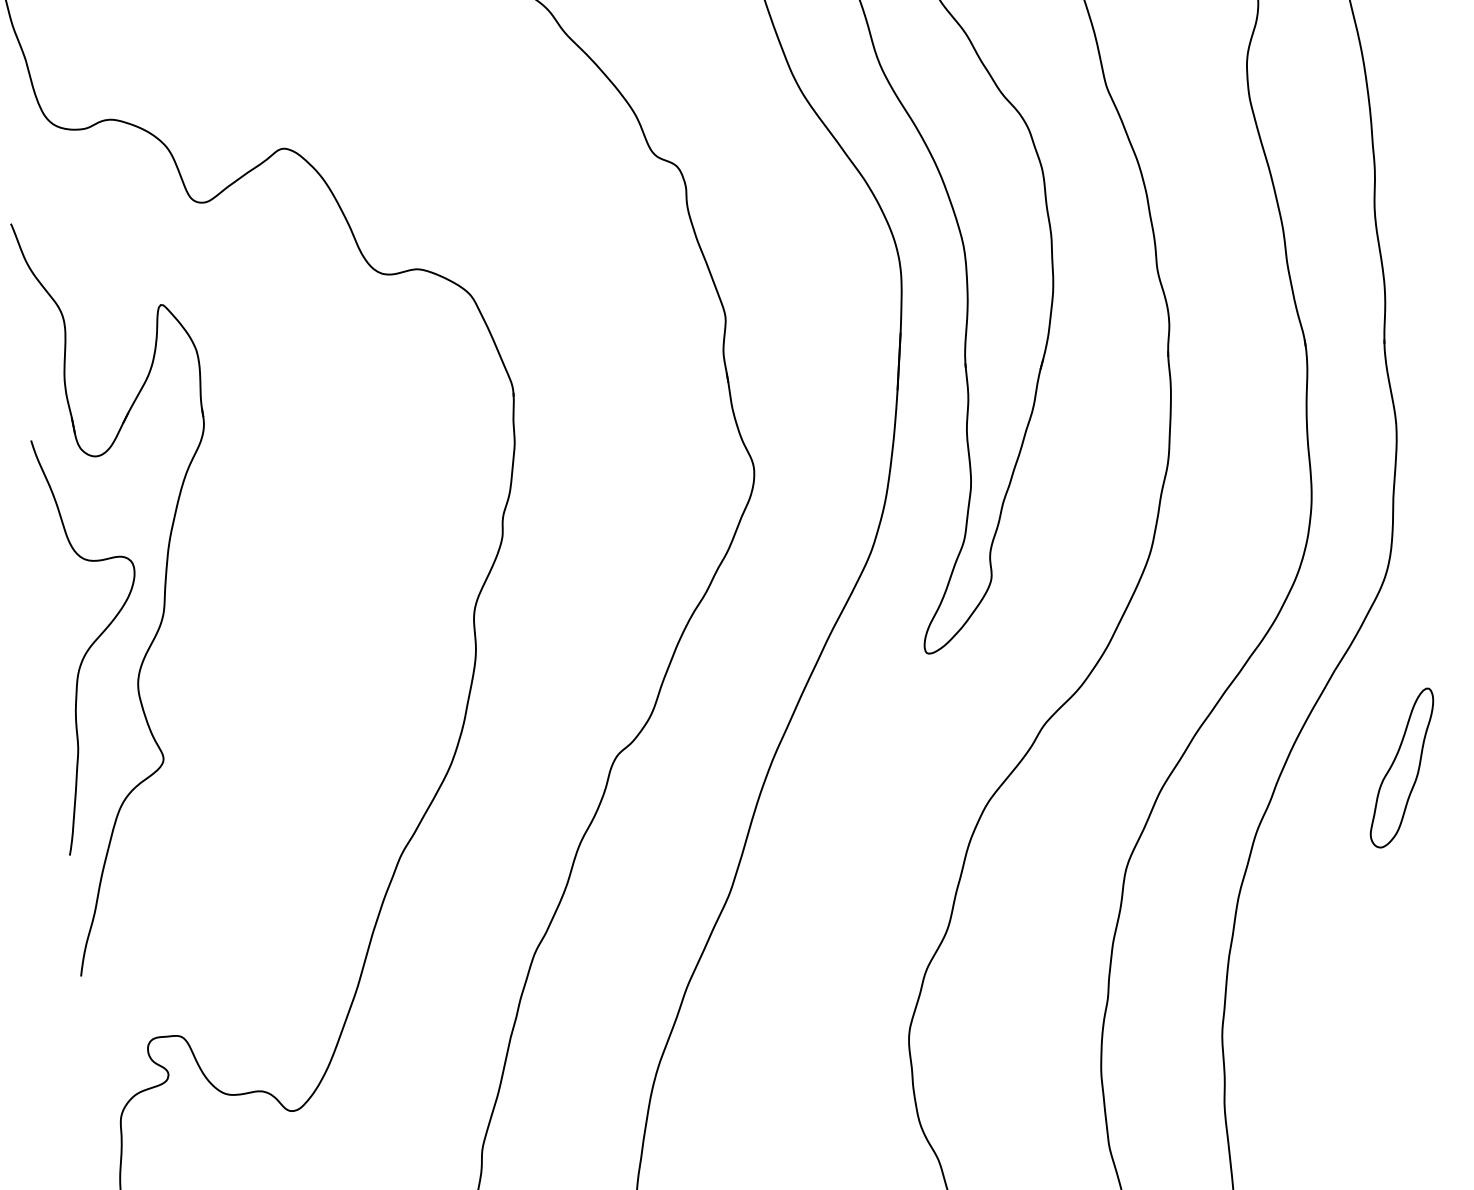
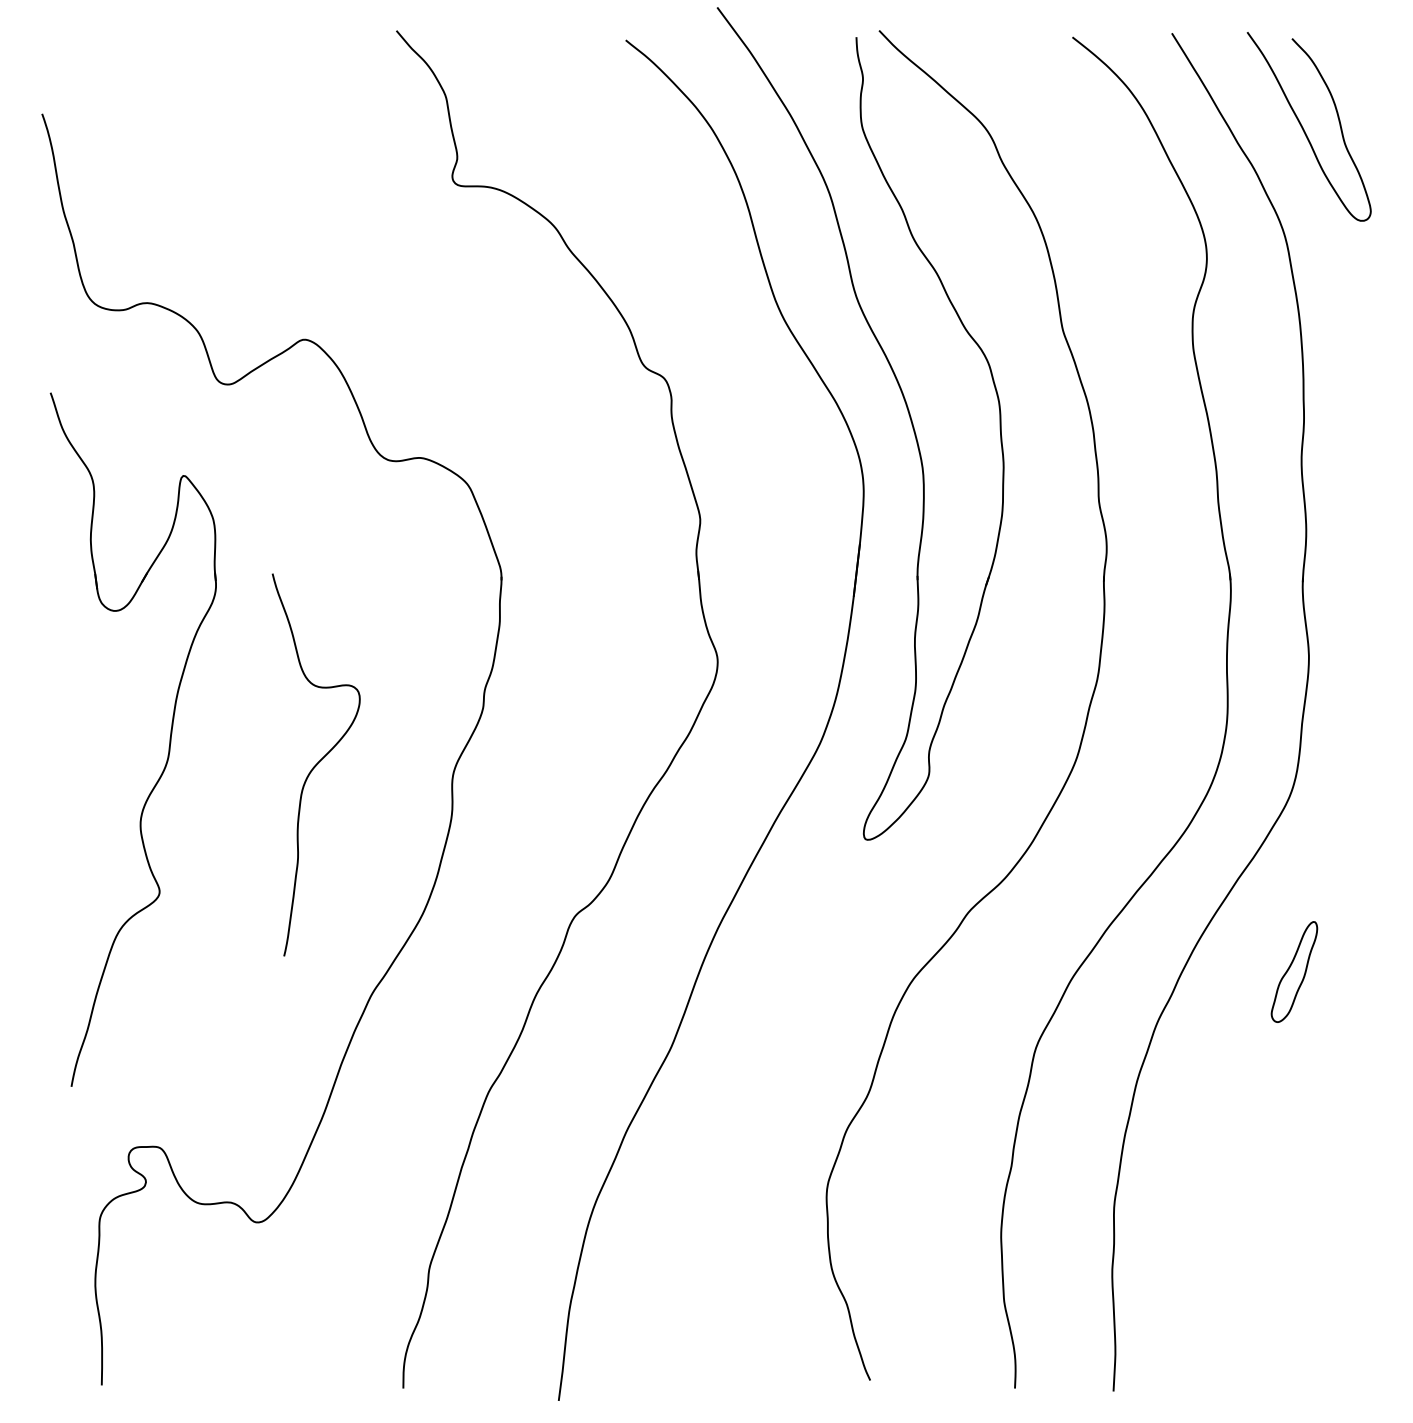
curve: (90, 644) -> (315, 764), moved
part: (1402, 767) -> (1294, 971), size x0.7

